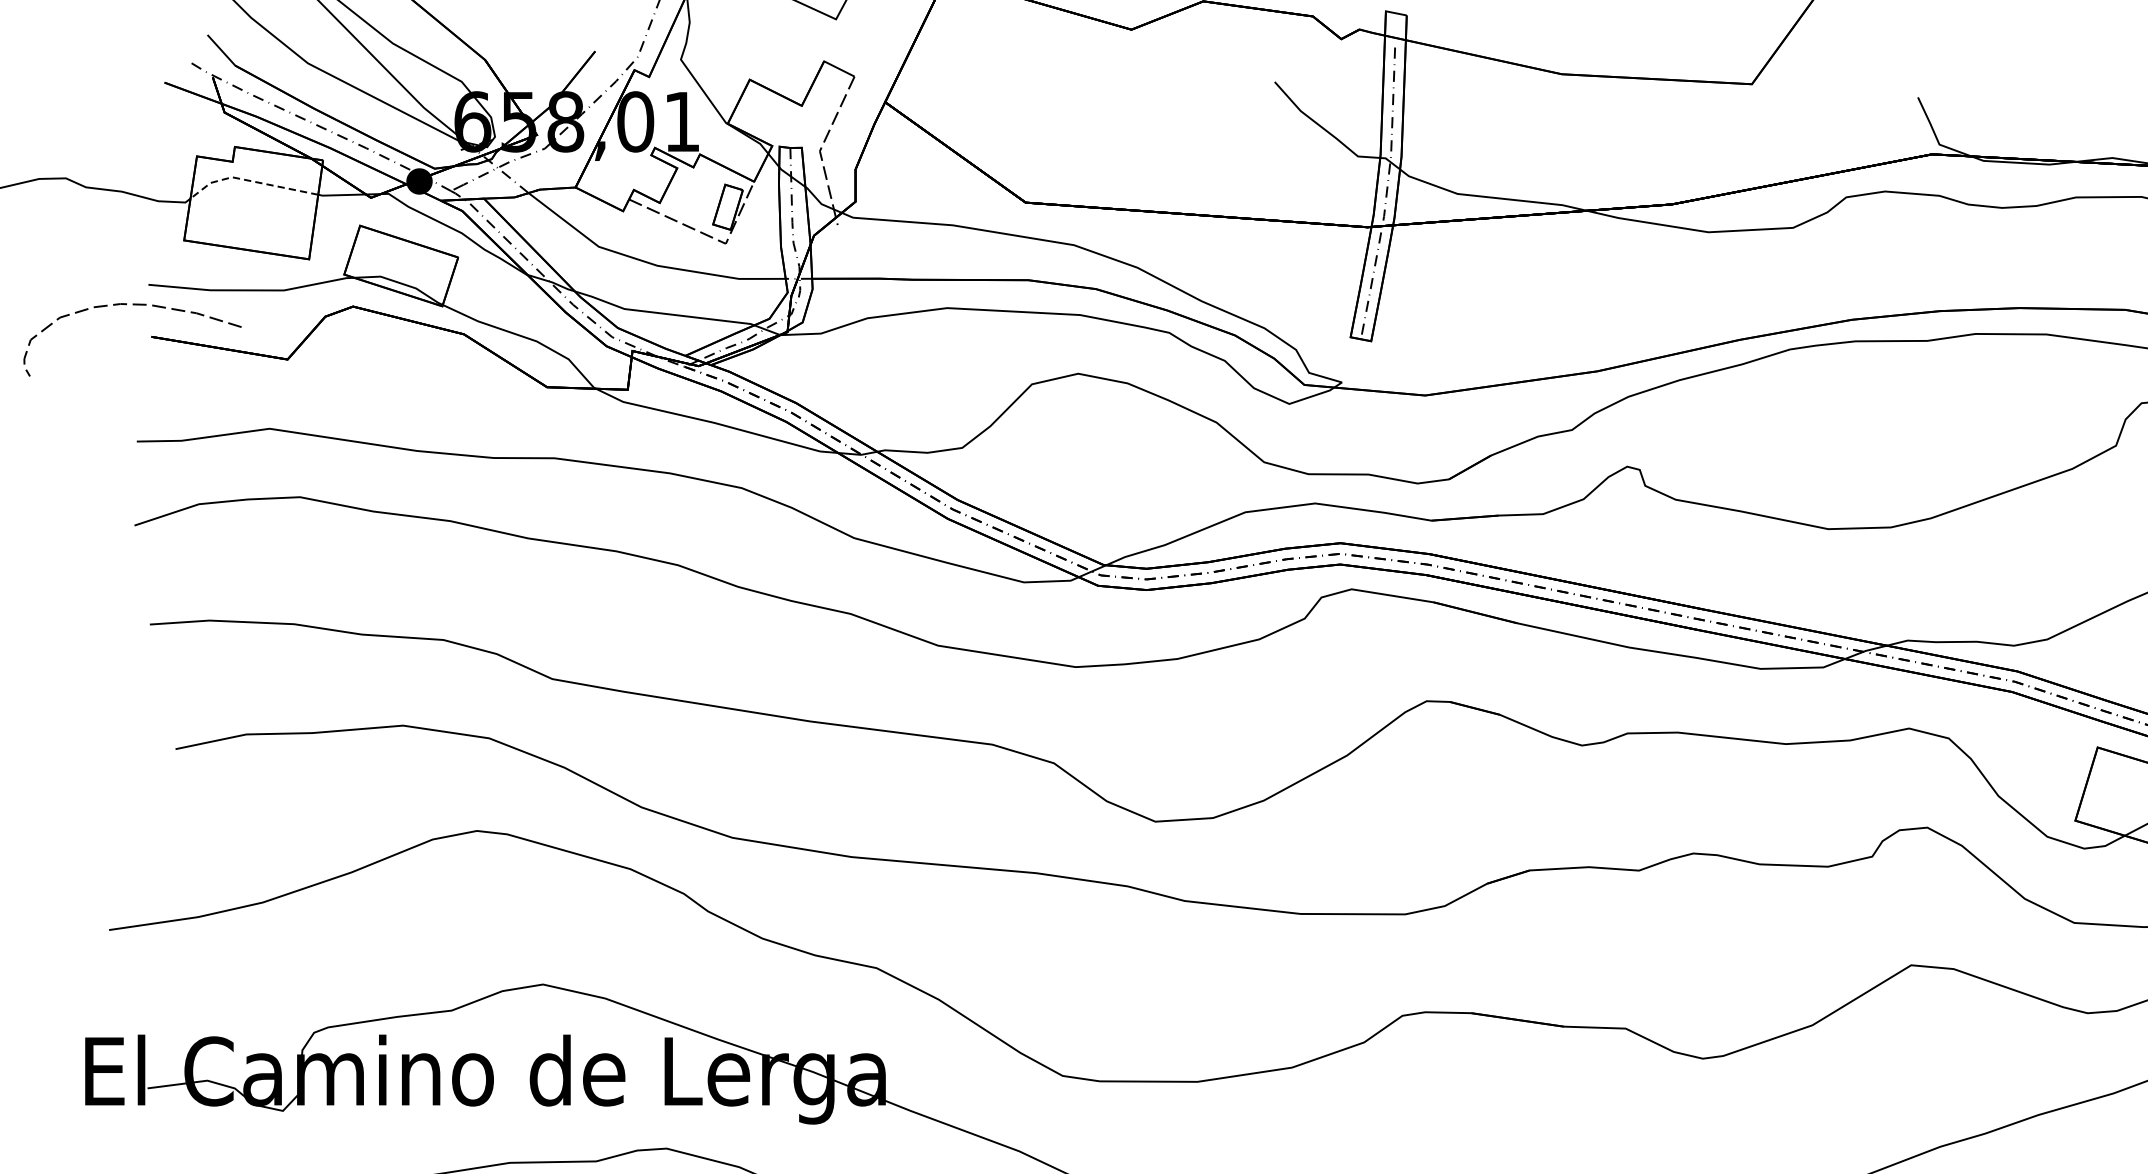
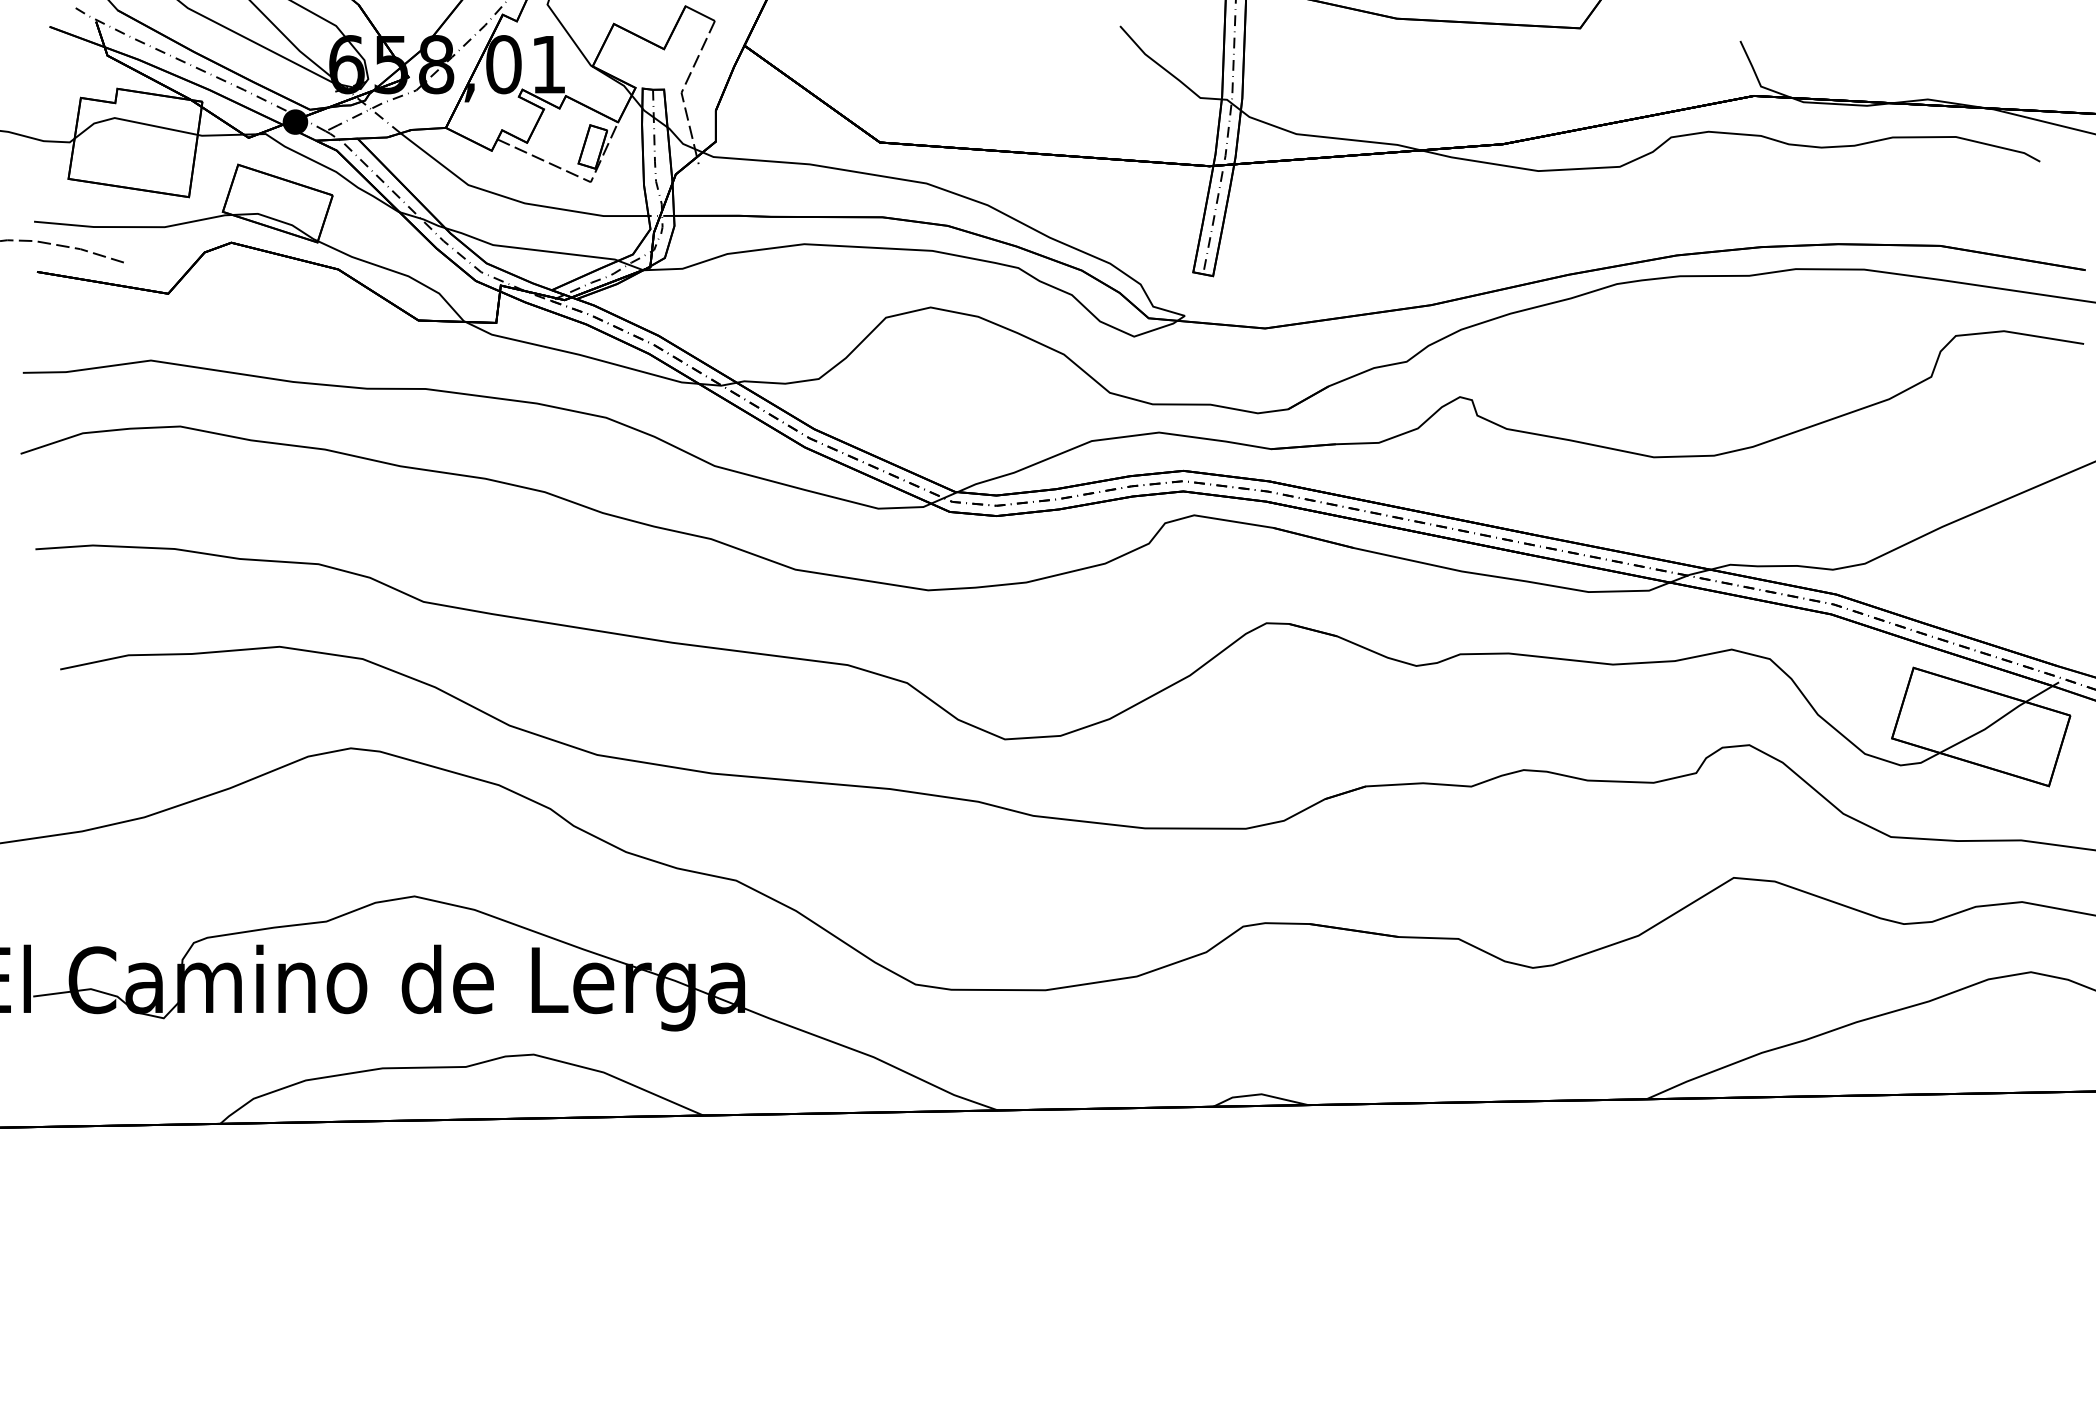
line: (250, 180) -> (132, 121), dashed -> solid

